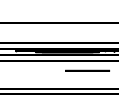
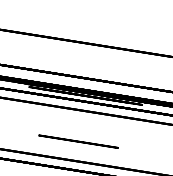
circle: (87, 70) -> (78, 140), moved

